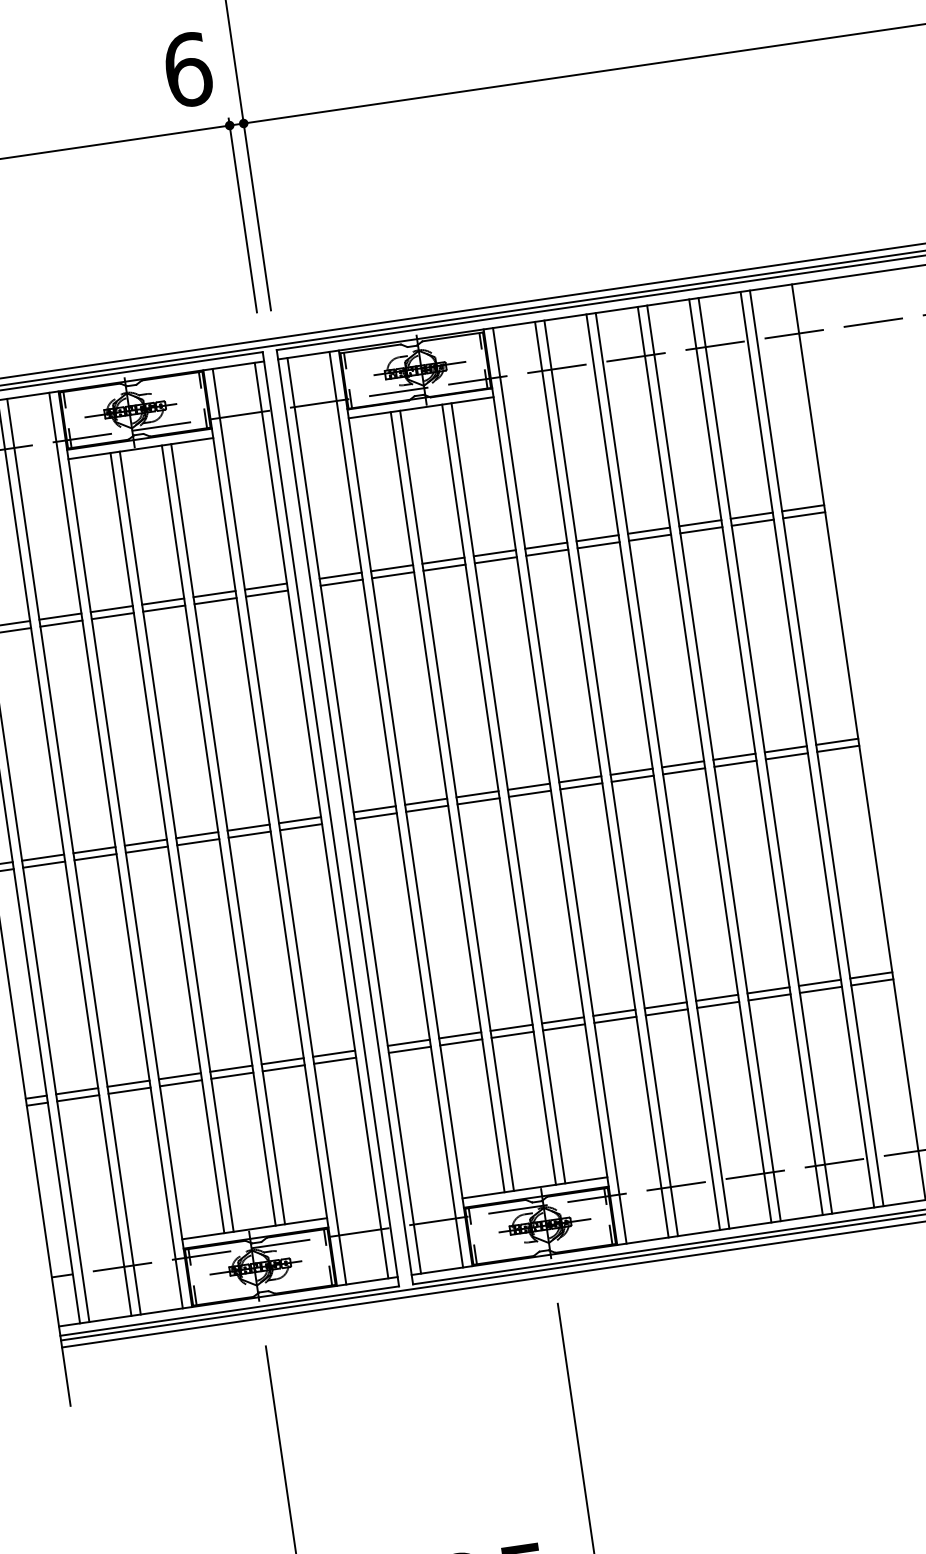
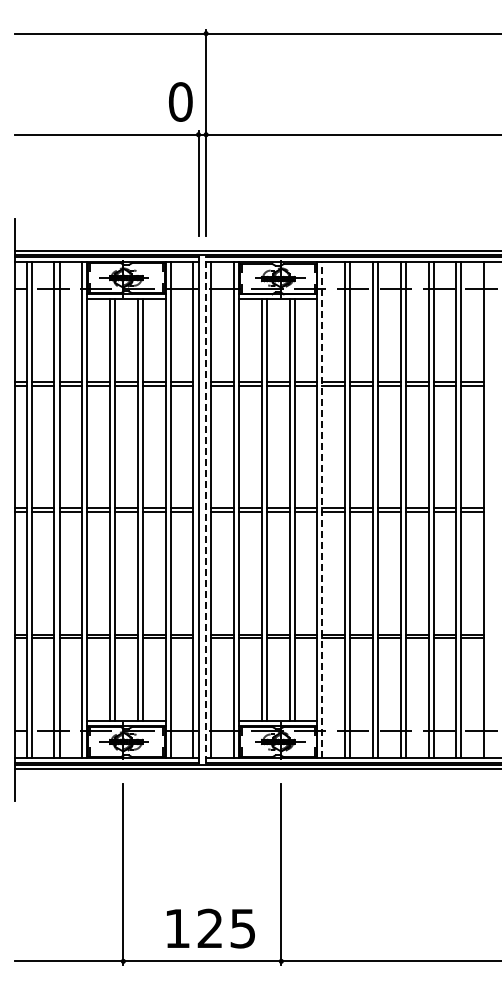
text: (187, 68) -> (180, 101), 6 -> 0
line: (560, 786) -> (322, 510), solid -> dashed
line: (345, 817) -> (206, 510), solid -> dashed

